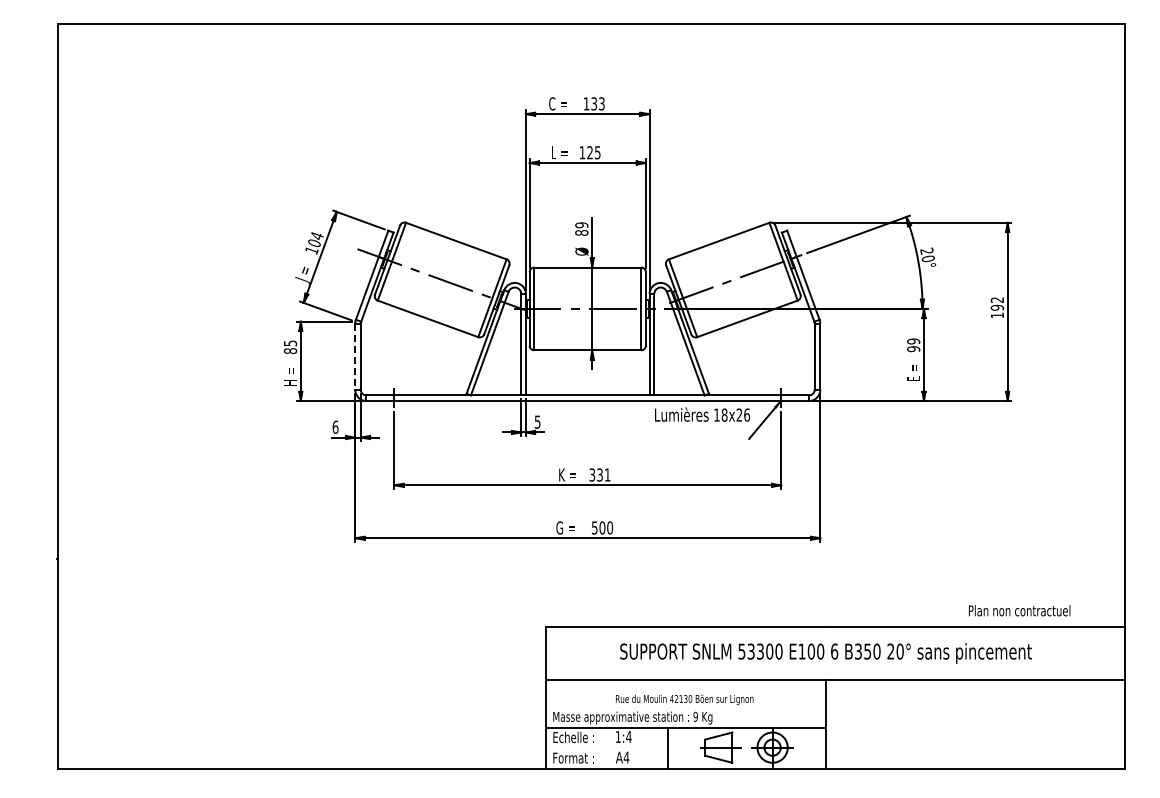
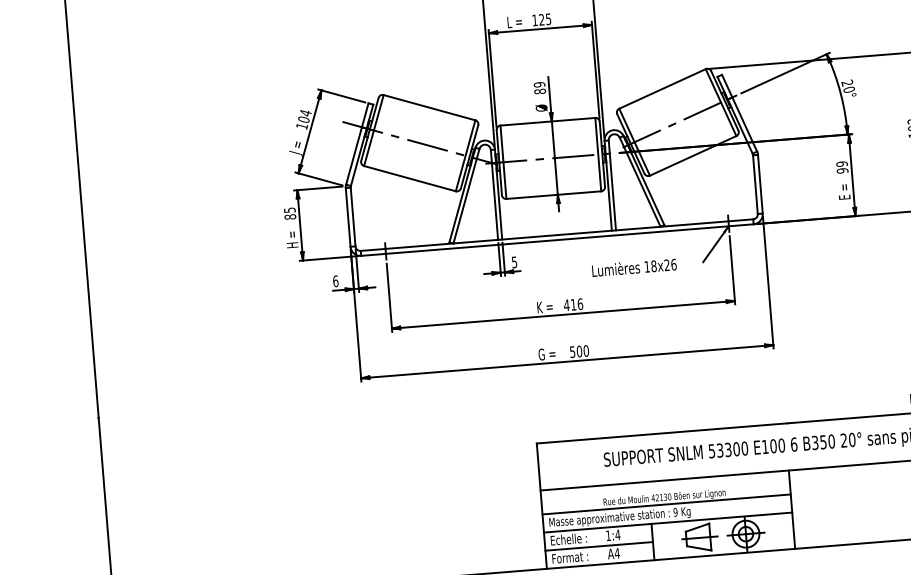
line: (355, 357) -> (348, 218), dashed -> solid
text: (702, 414) -> (634, 267), moved
text: (599, 474) -> (573, 304), 331 -> 416
line: (686, 707) -> (666, 504), added
line: (606, 748) -> (598, 546), added

